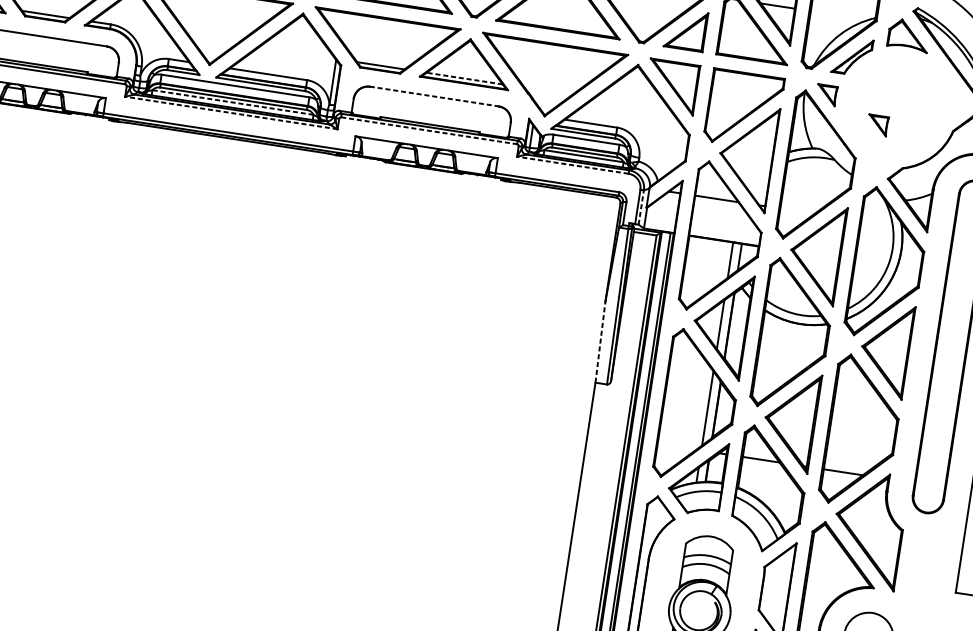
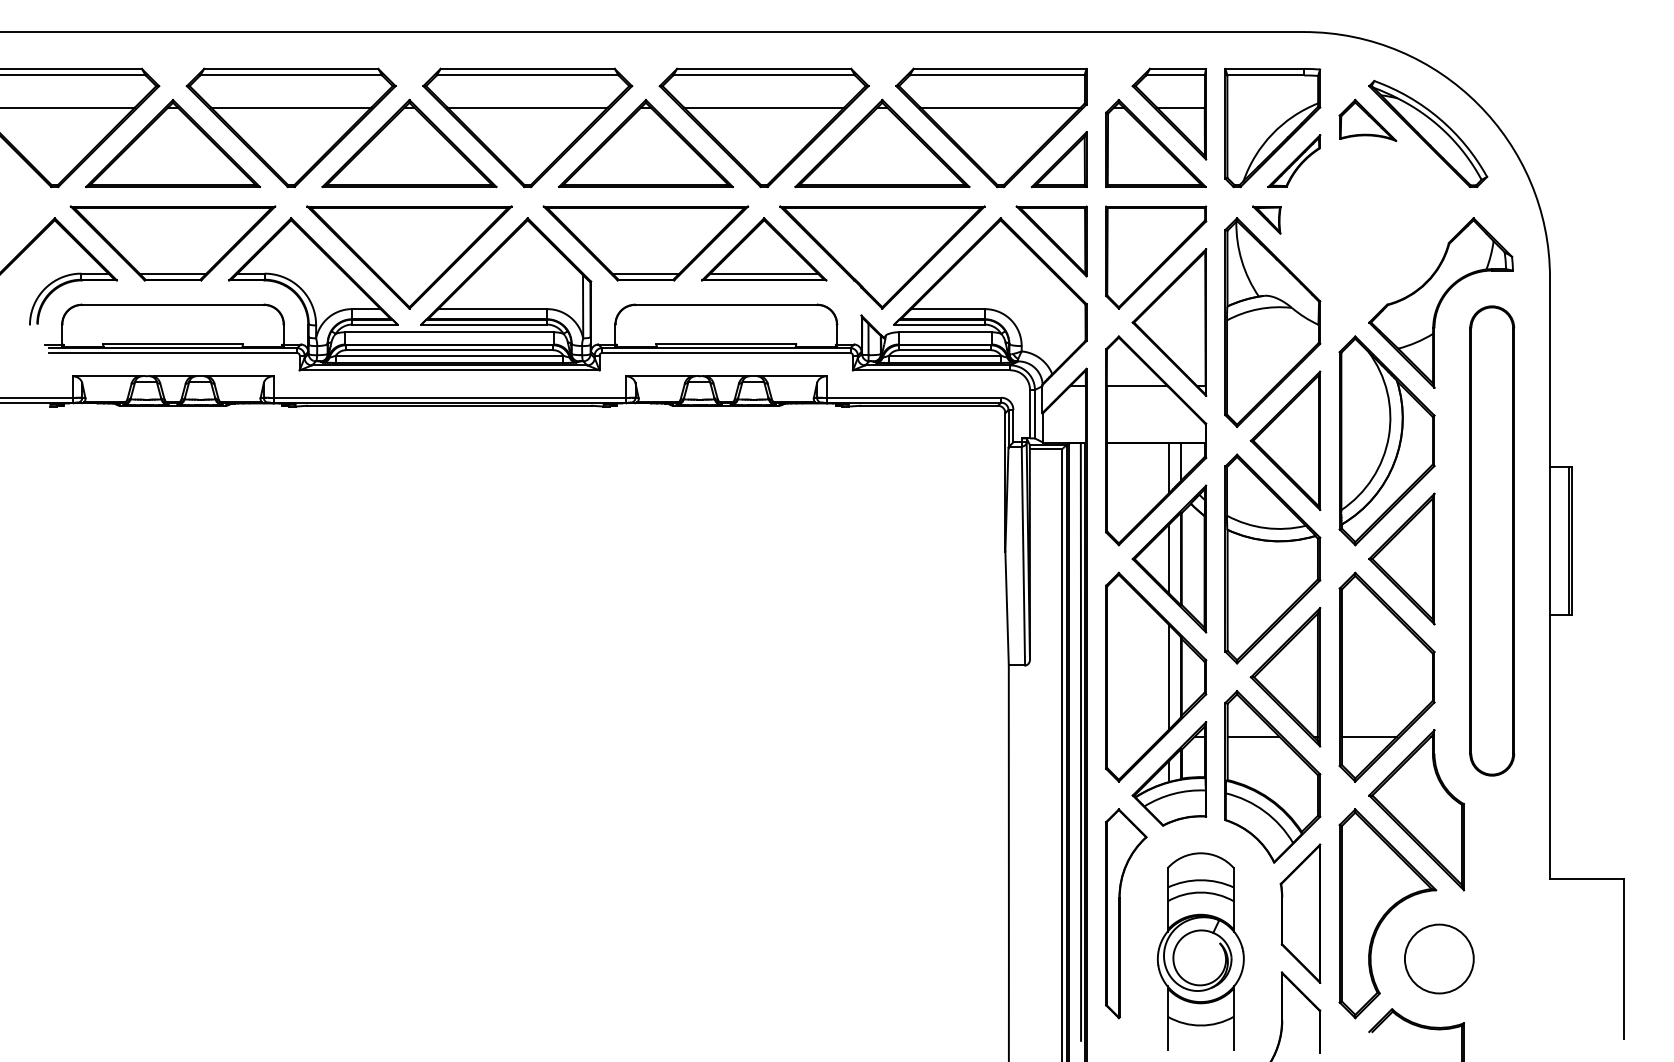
line: (464, 78) -> (764, 273), dashed -> solid
line: (434, 96) -> (726, 304), dashed -> solid
line: (232, 102) -> (449, 355), dashed -> solid
line: (231, 113) -> (449, 370), dashed -> solid
part: (877, 125) -> (1343, 250), removed
line: (429, 131) -> (726, 353), dashed -> solid
line: (572, 165) -> (931, 370), dashed -> solid
line: (641, 206) -> (1034, 413), dashed -> solid
line: (600, 342) -> (1007, 608), dashed -> solid

